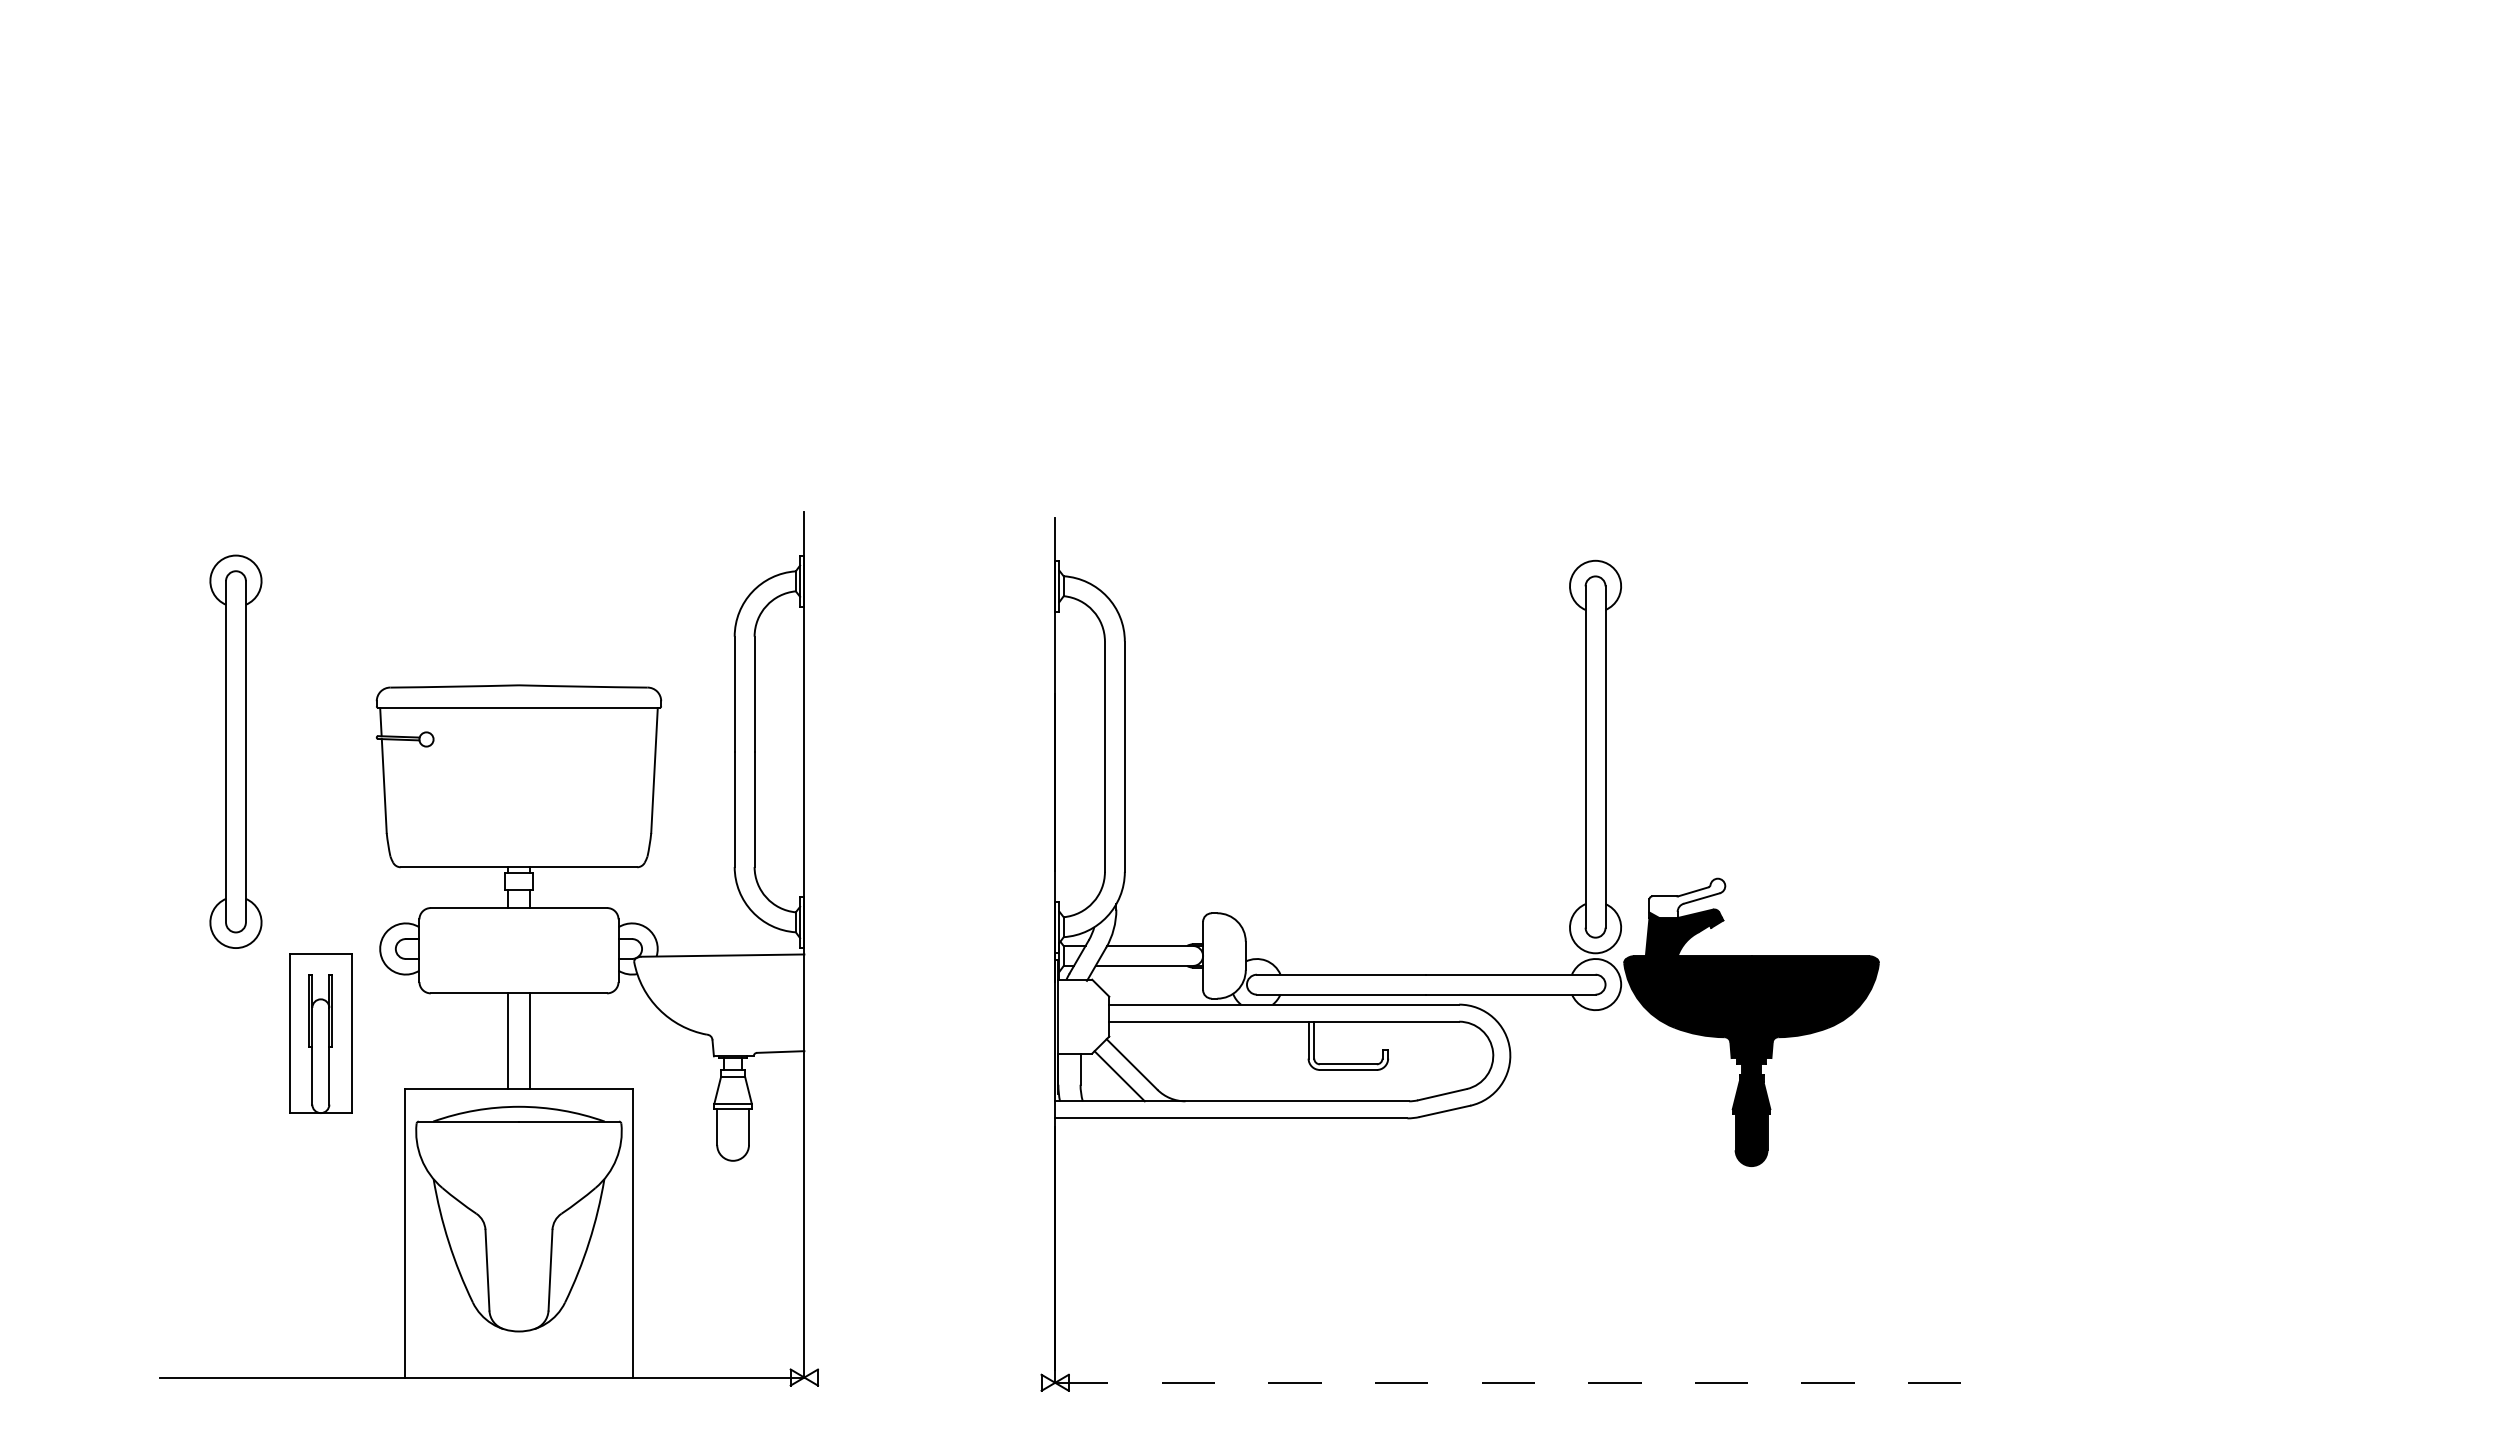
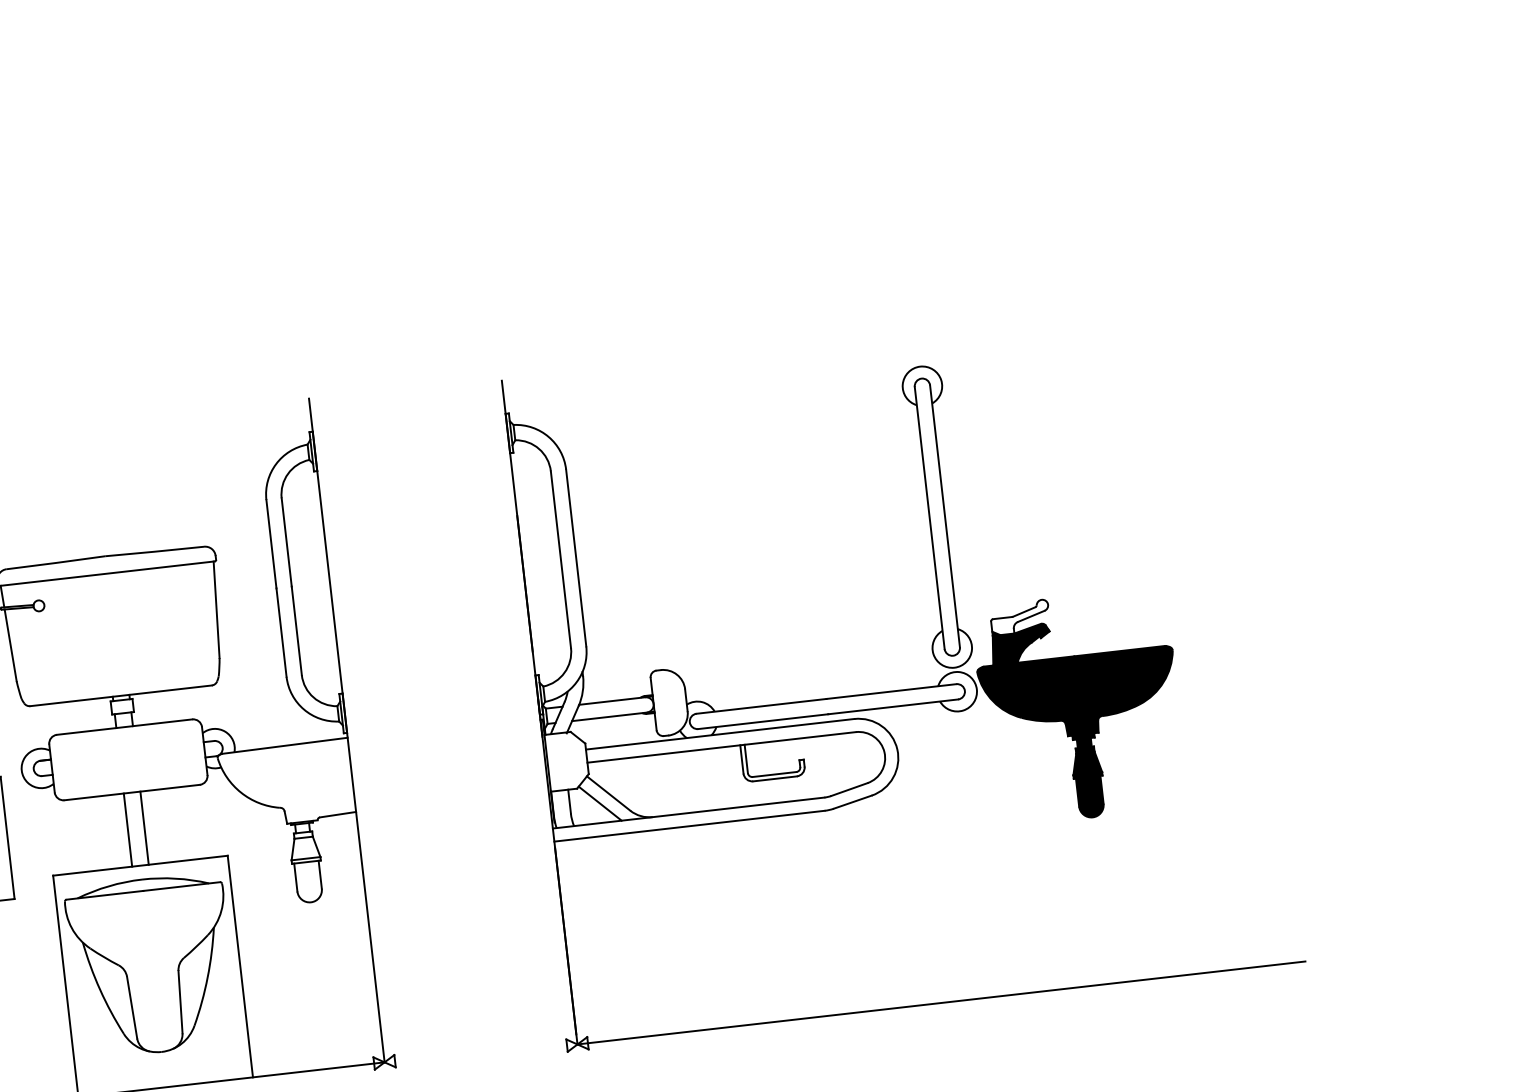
line: (1530, 1382) -> (942, 1002), dashed -> solid

